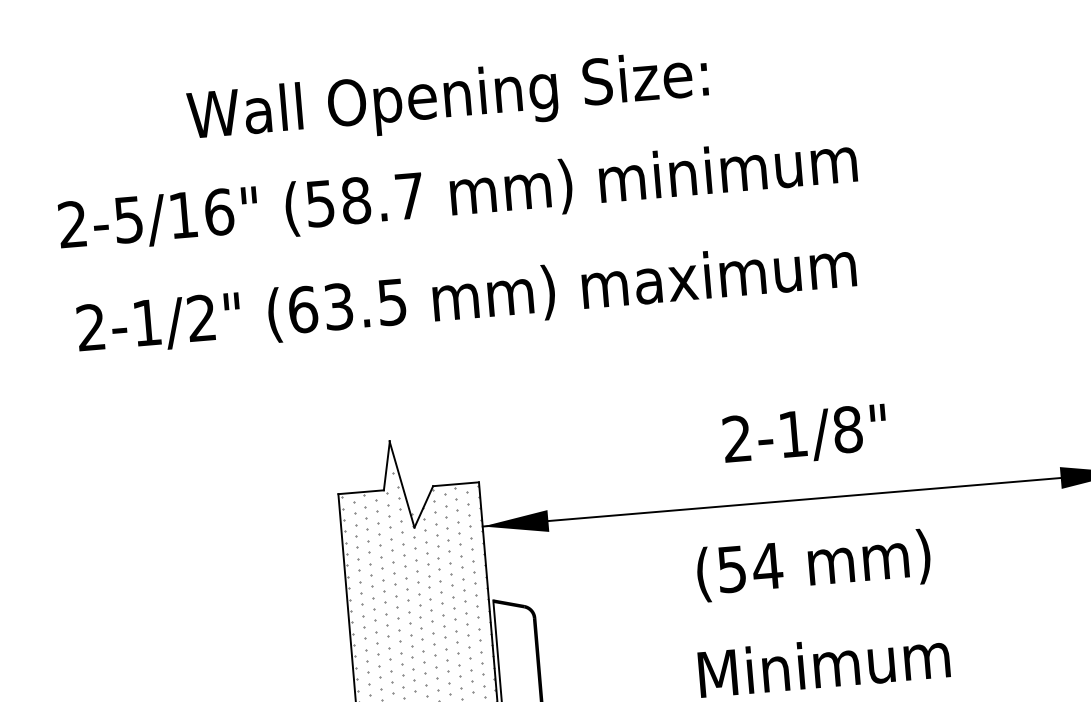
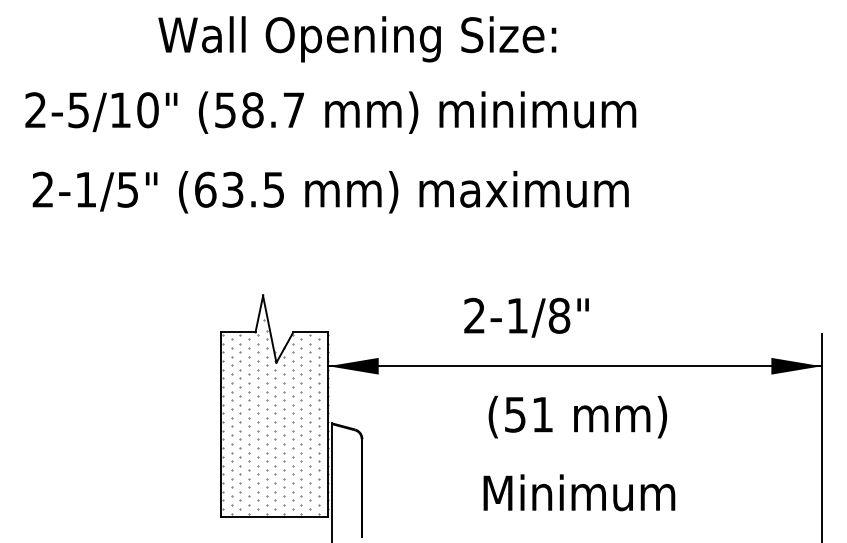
text: (448, 100) -> (357, 39), moved
text: (218, 212) -> (147, 110), 2-5/16" -> 2-5/10"
text: (201, 317) -> (127, 189), 2-1/2" -> 2-1/5"
text: (805, 435) -> (526, 317), moved
text: (767, 566) -> (542, 414), (54 -> (51

